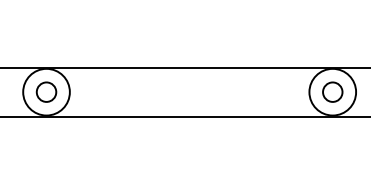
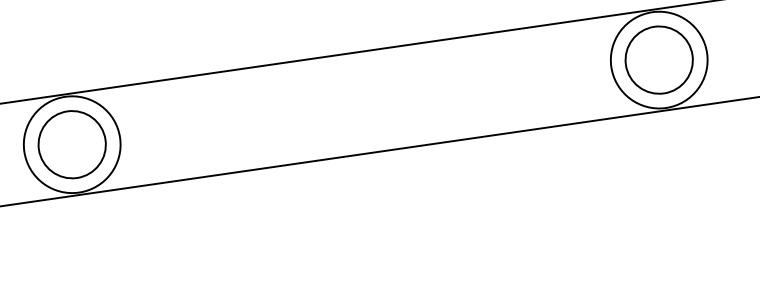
circle: (46, 91) -> (71, 143), size x1.67
circle: (332, 91) -> (658, 58), size x1.67

